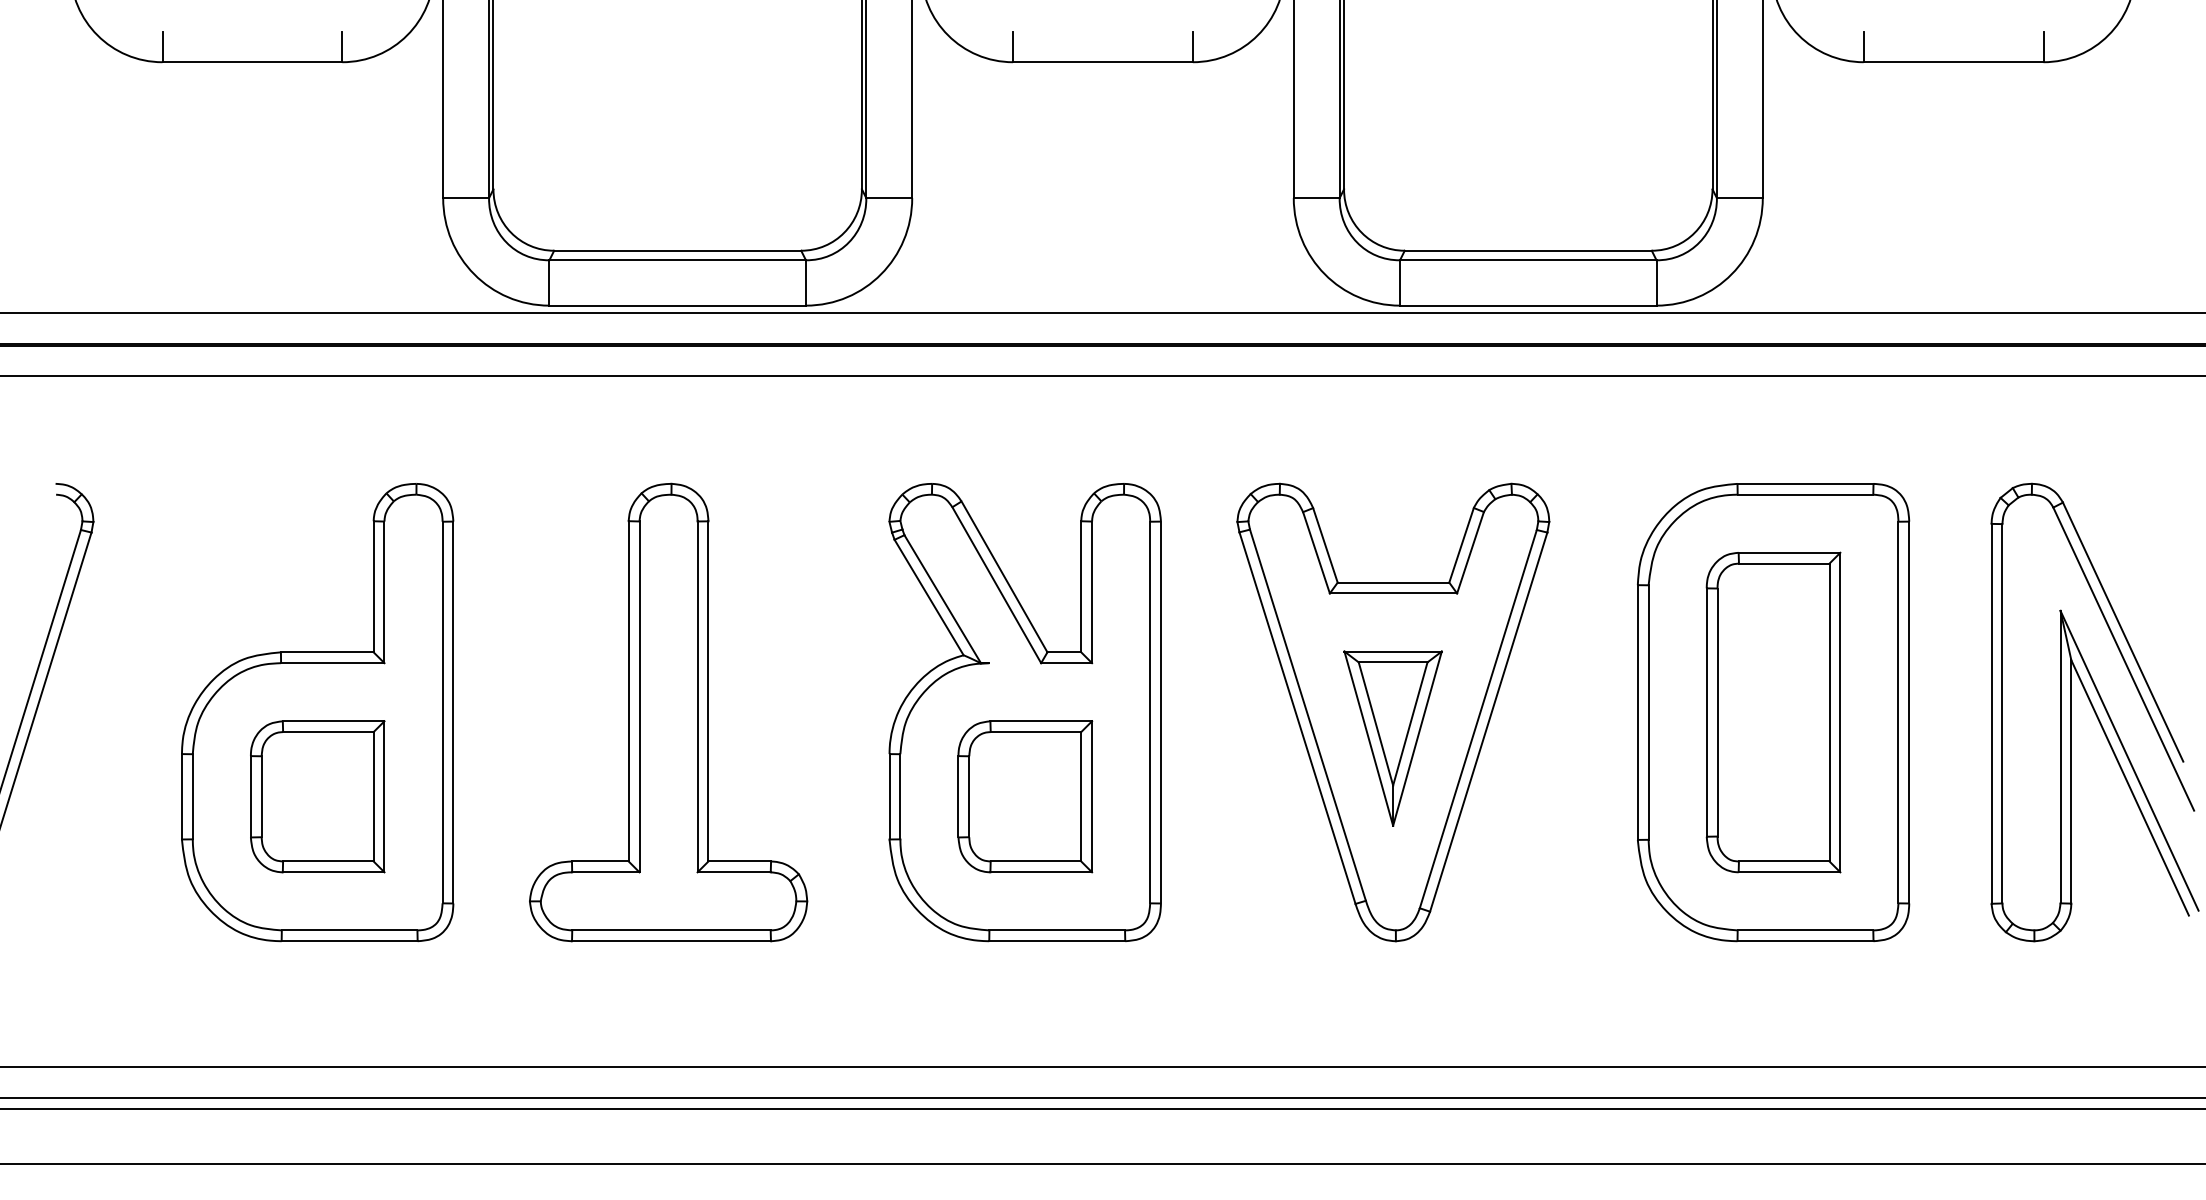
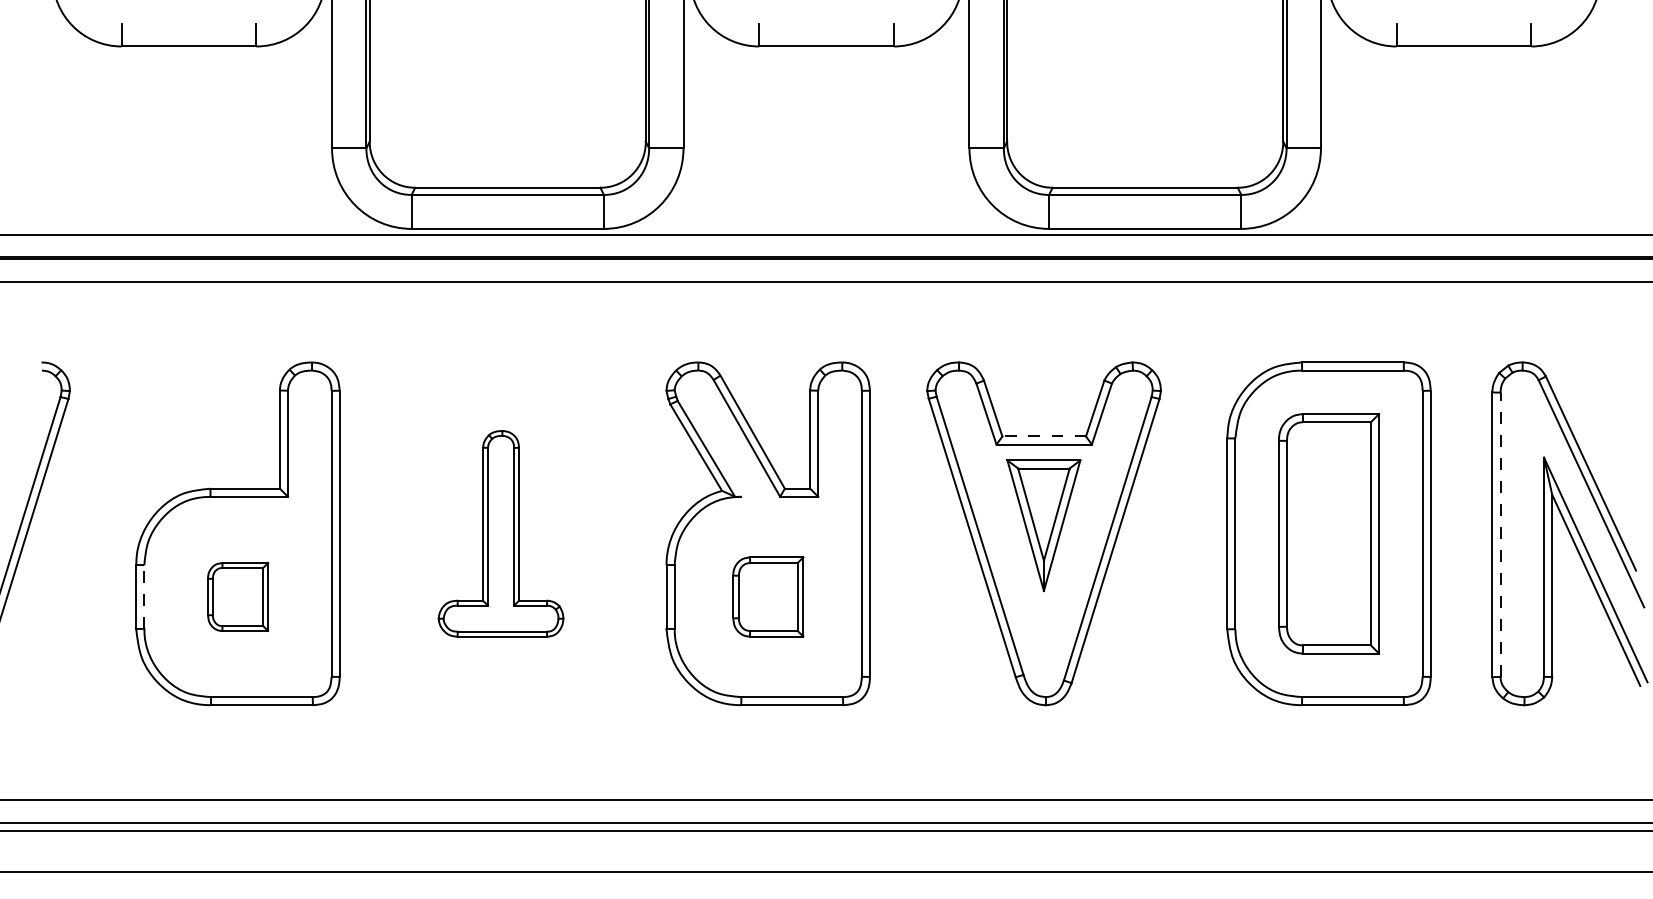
line: (1393, 582) -> (1044, 436), solid -> dashed
part: (668, 712) -> (500, 533), size x0.6
line: (2002, 713) -> (1500, 534), solid -> dashed
part: (1392, 738) -> (1043, 525), moved
line: (192, 796) -> (144, 596), solid -> dashed
part: (317, 796) -> (237, 596), size x0.6
part: (1025, 796) -> (768, 596), size x0.7

